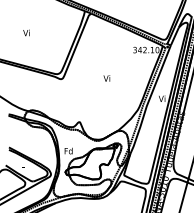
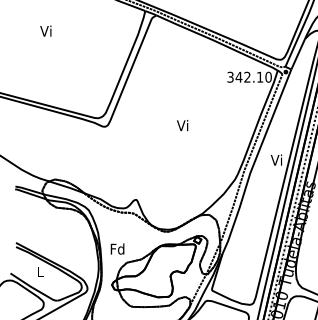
text: (26, 32) -> (45, 30), moved

